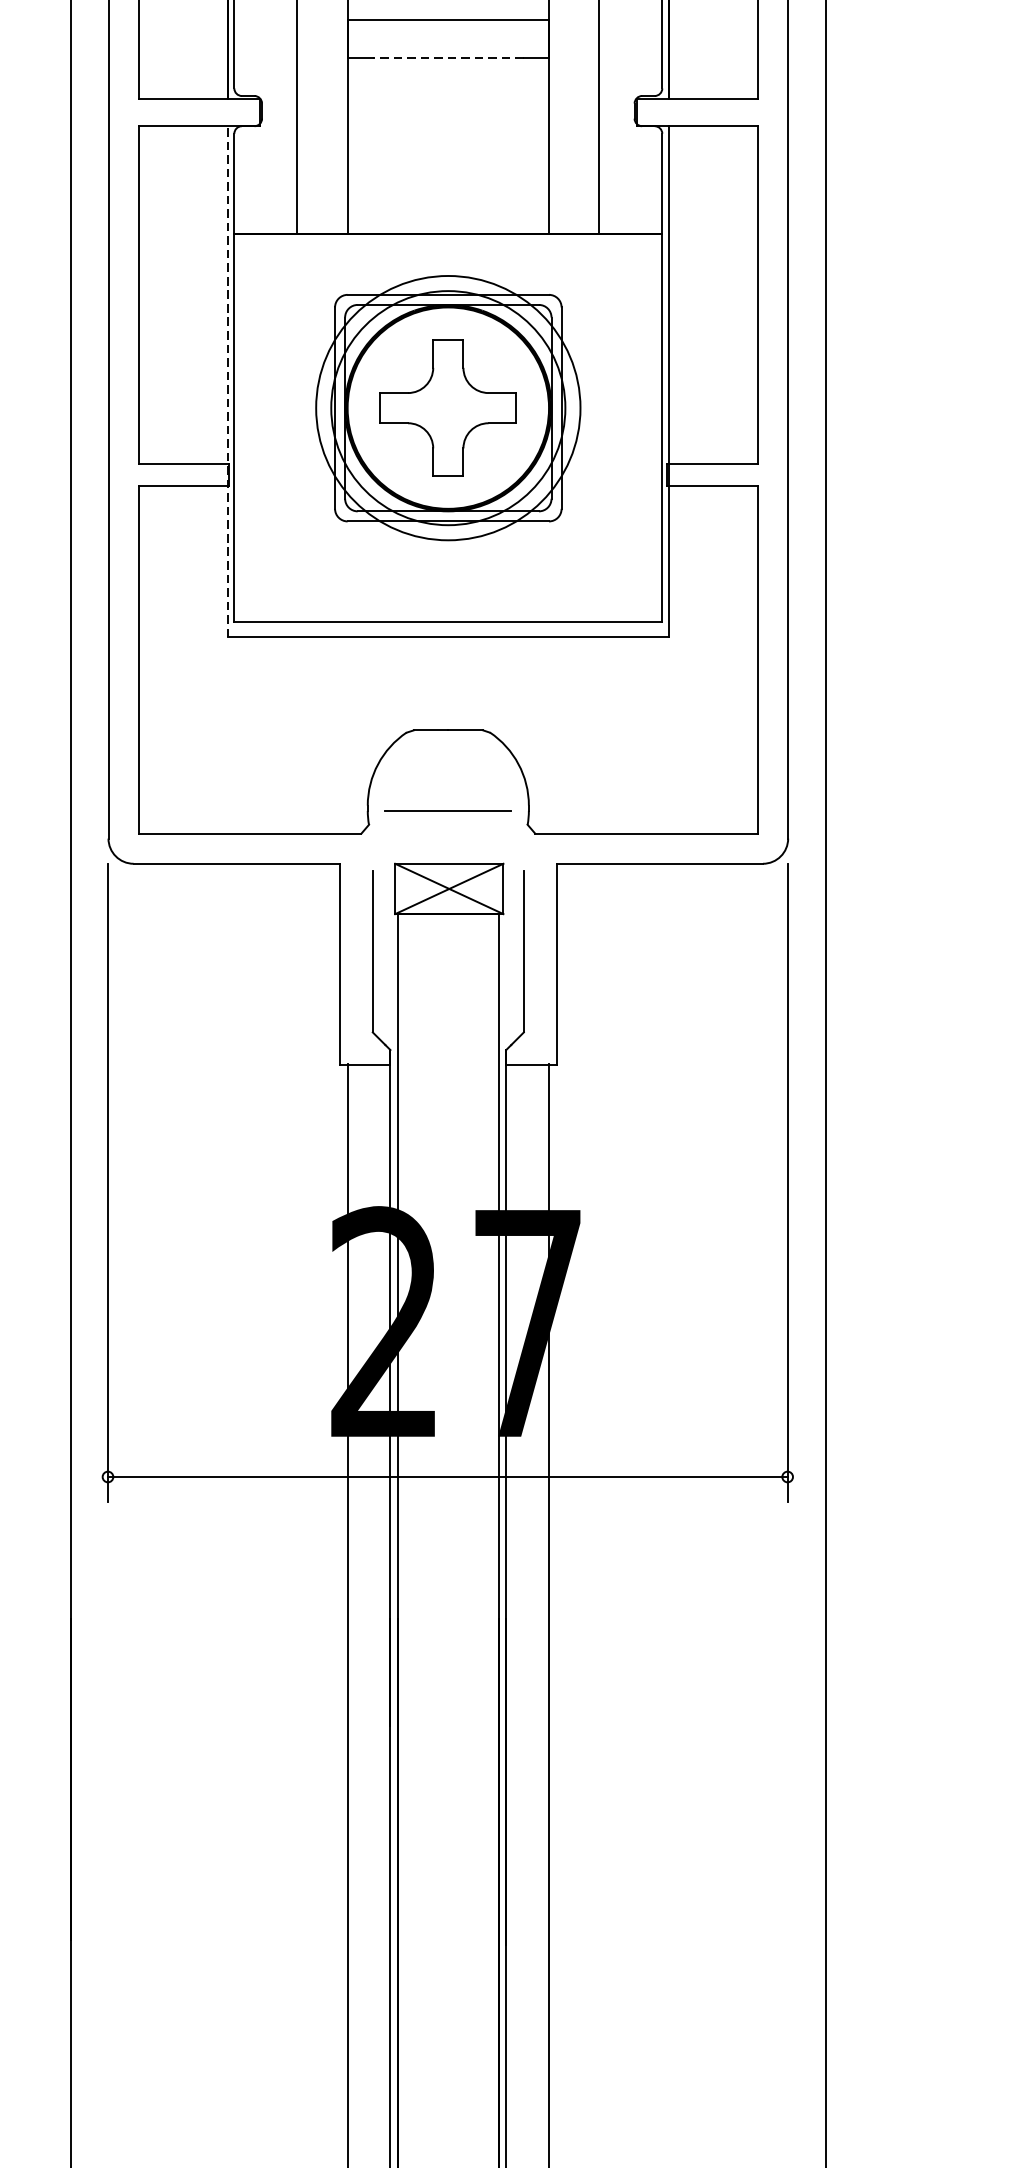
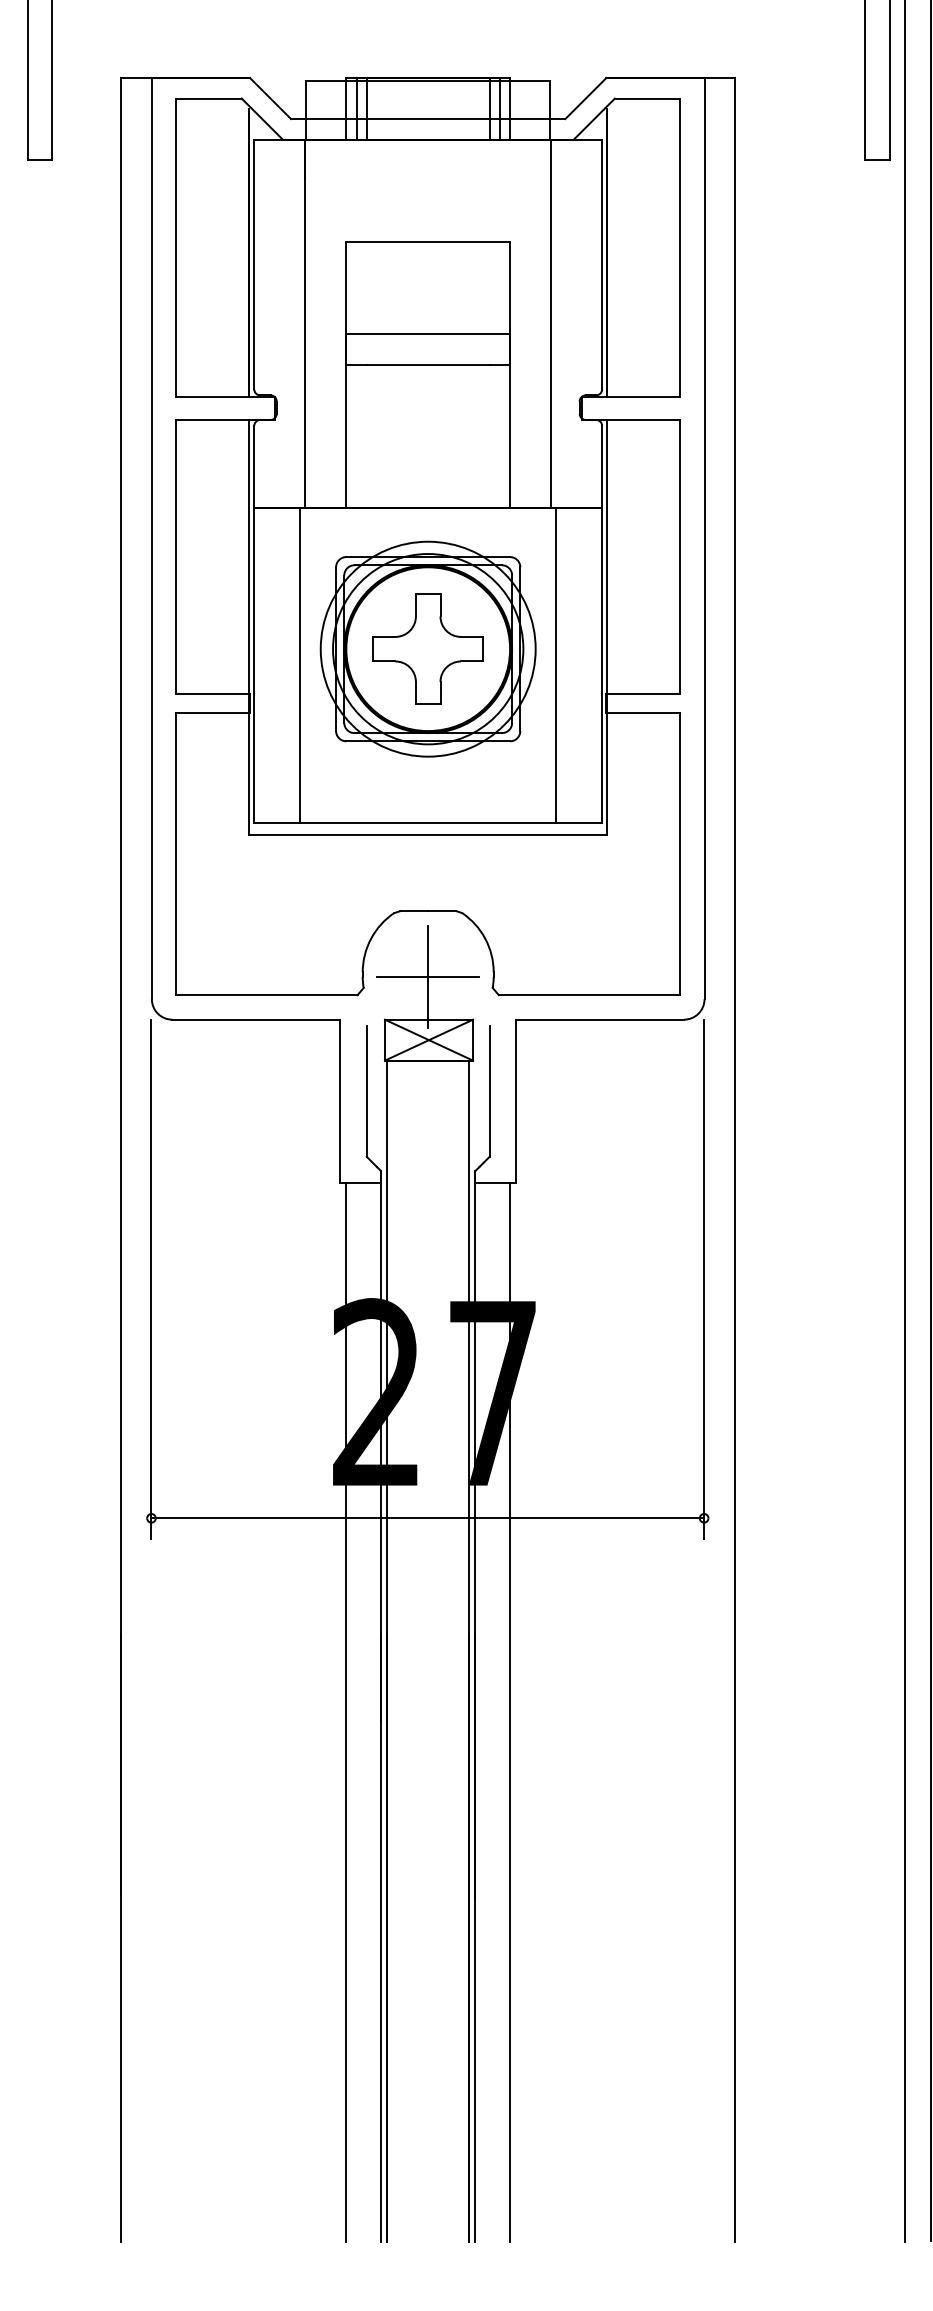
line: (447, 58) -> (427, 364), dashed -> solid
line: (228, 381) -> (249, 627), dashed -> solid
line: (291, 428) -> (300, 665), added
line: (606, 428) -> (556, 665), added
line: (448, 810) -> (428, 976), added

